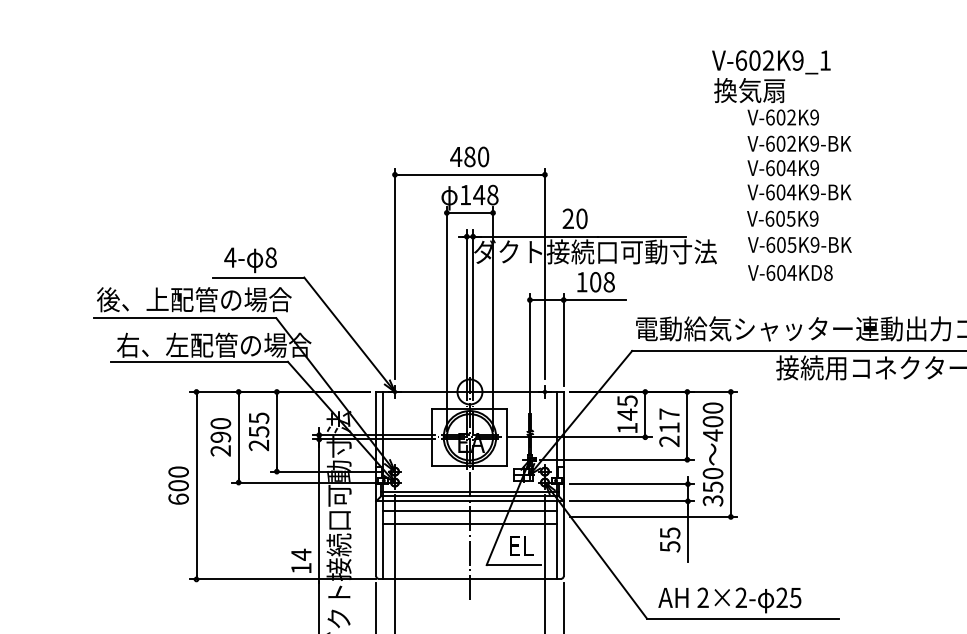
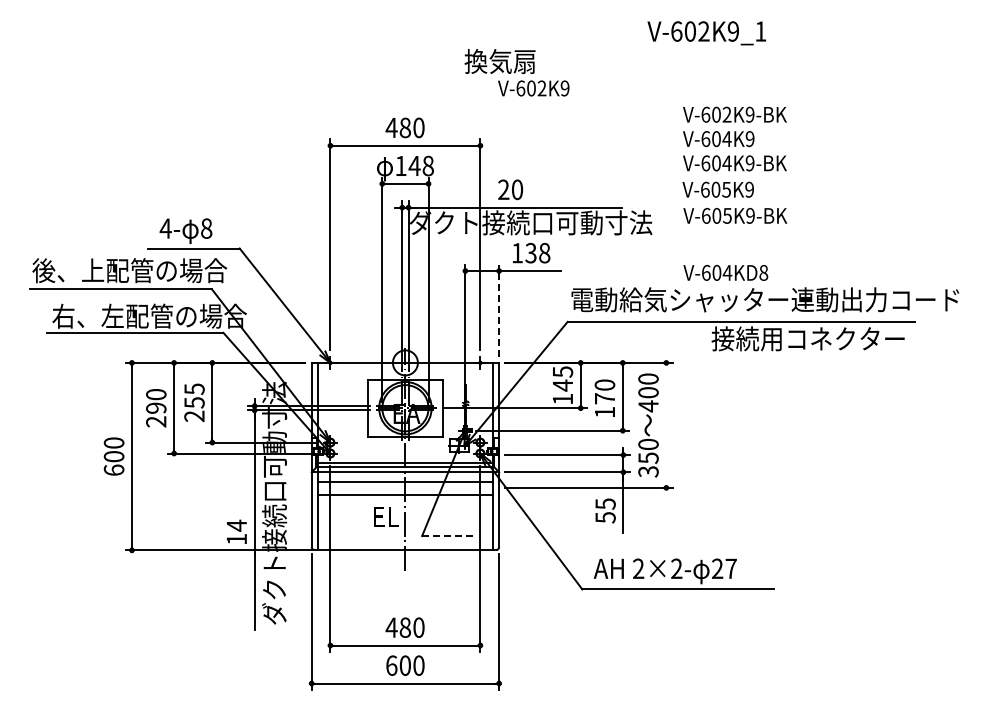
text: (766, 101) -> (516, 72), moved
text: (790, 272) -> (725, 272), moved
text: (595, 282) -> (530, 253), 108 -> 138
line: (564, 339) -> (499, 310), solid -> dashed
text: (669, 427) -> (604, 398), 217 -> 170
line: (731, 453) -> (666, 424), removed
text: (522, 545) -> (386, 516), moved
line: (514, 565) -> (449, 536), solid -> dashed
text: (795, 597) -> (730, 568), 25 -> 27

